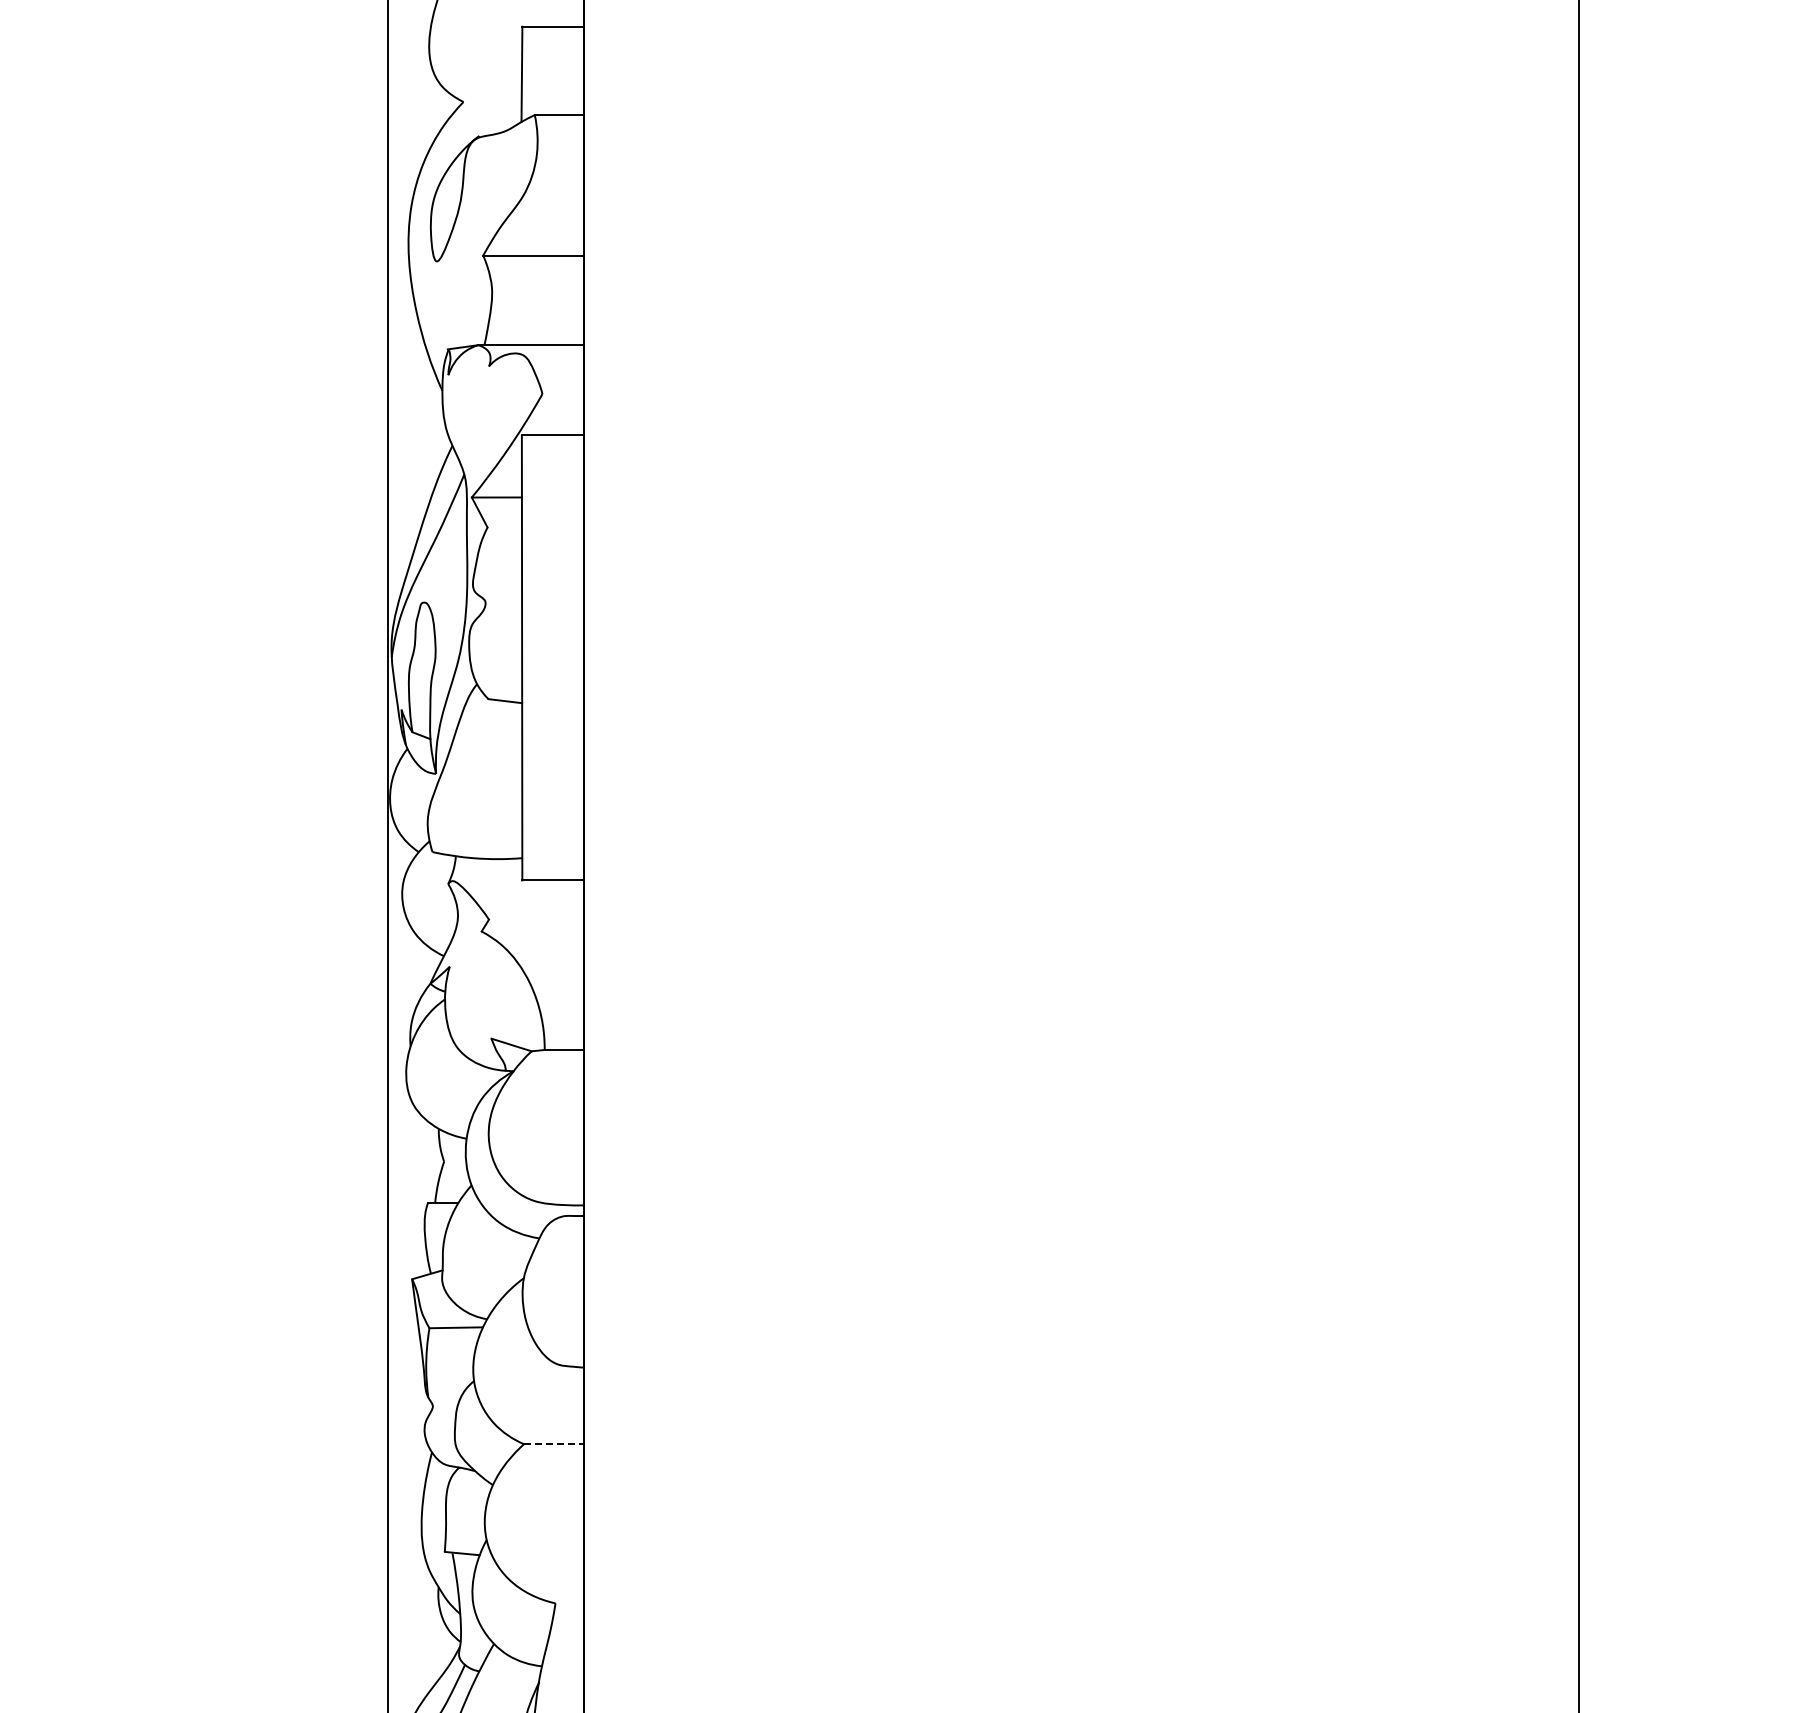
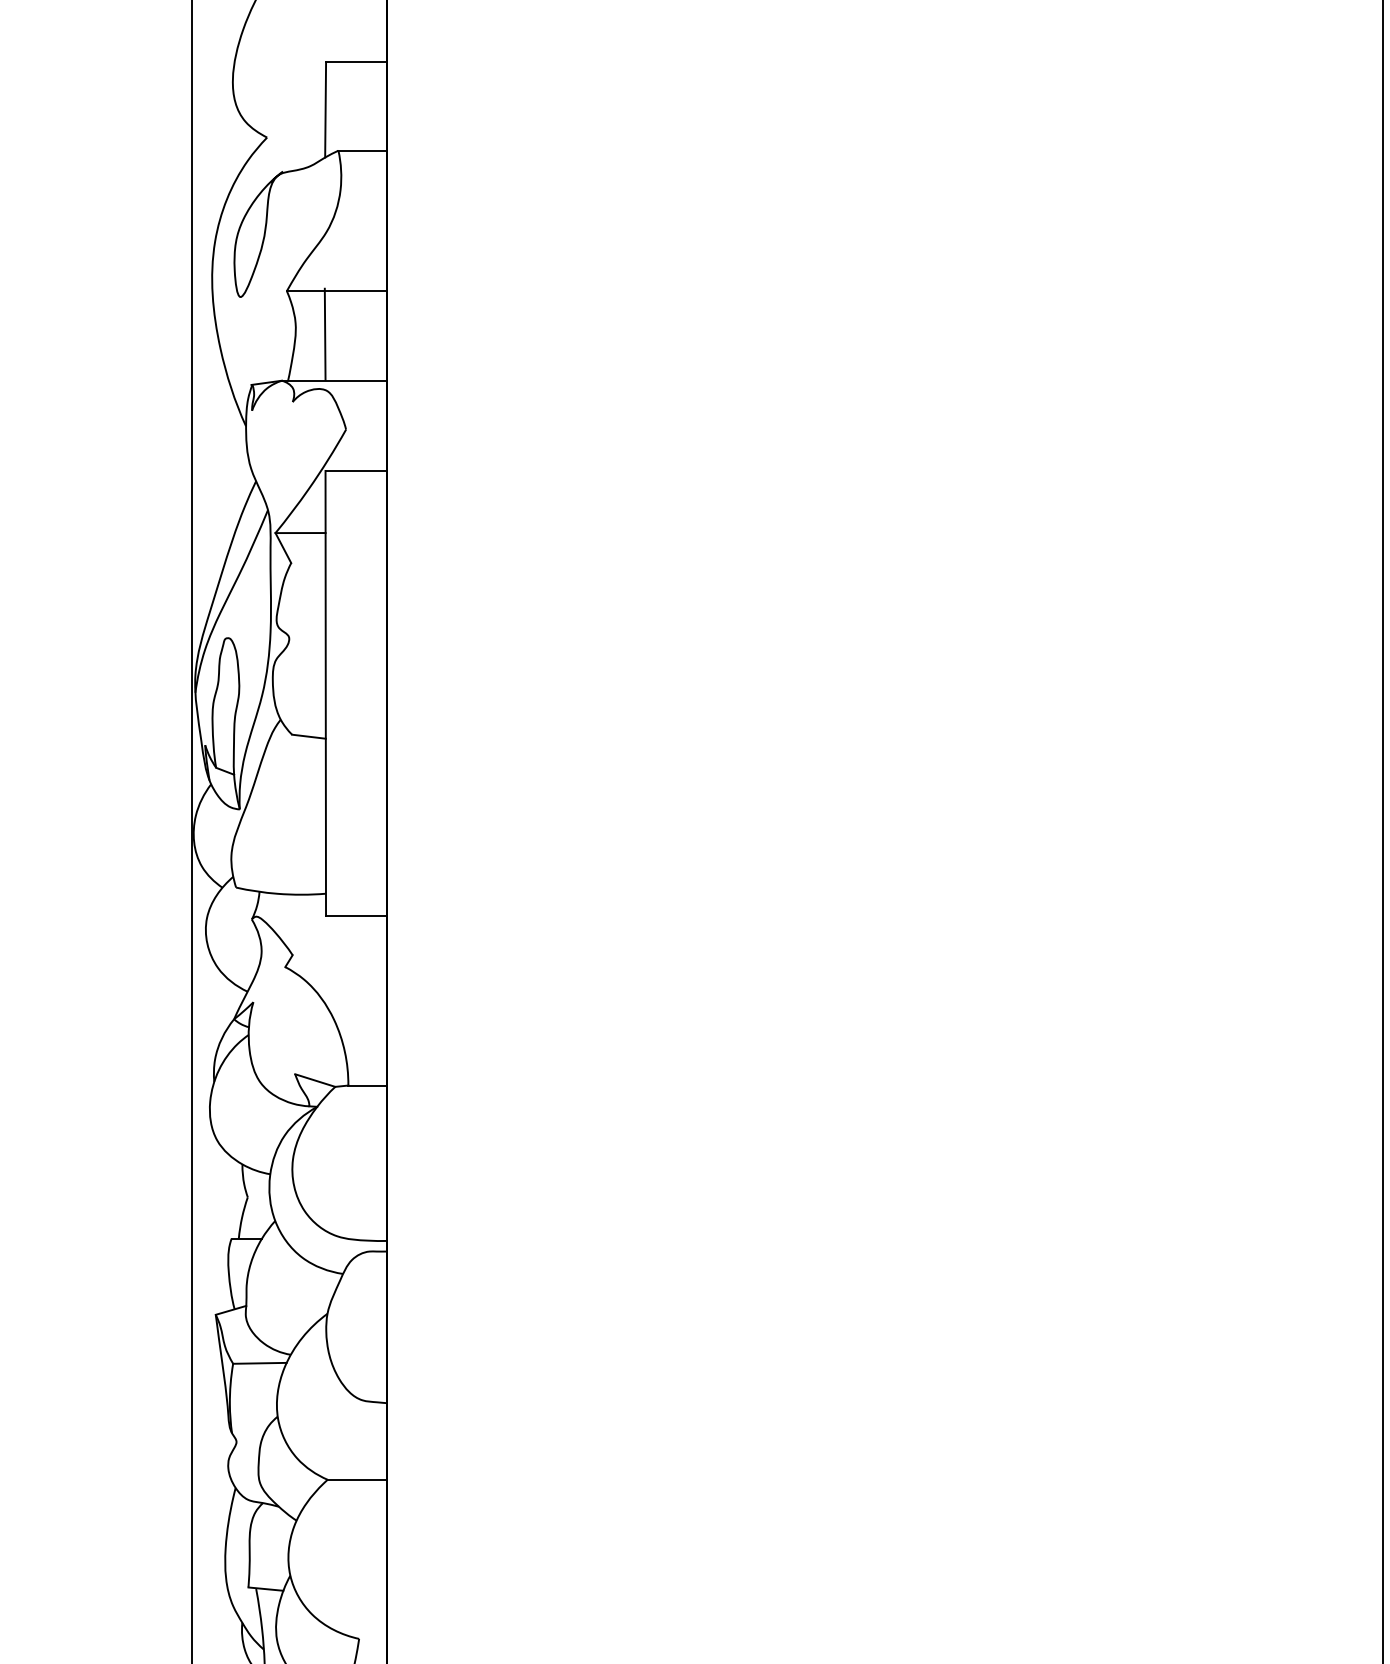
line: (521, 298) -> (325, 334), added
line: (553, 1444) -> (357, 1480), dashed -> solid

